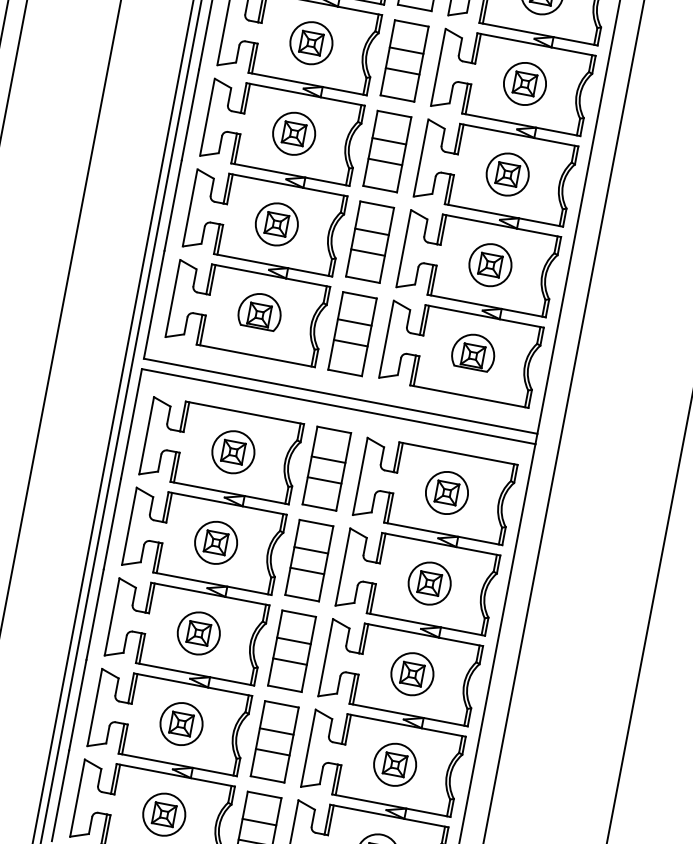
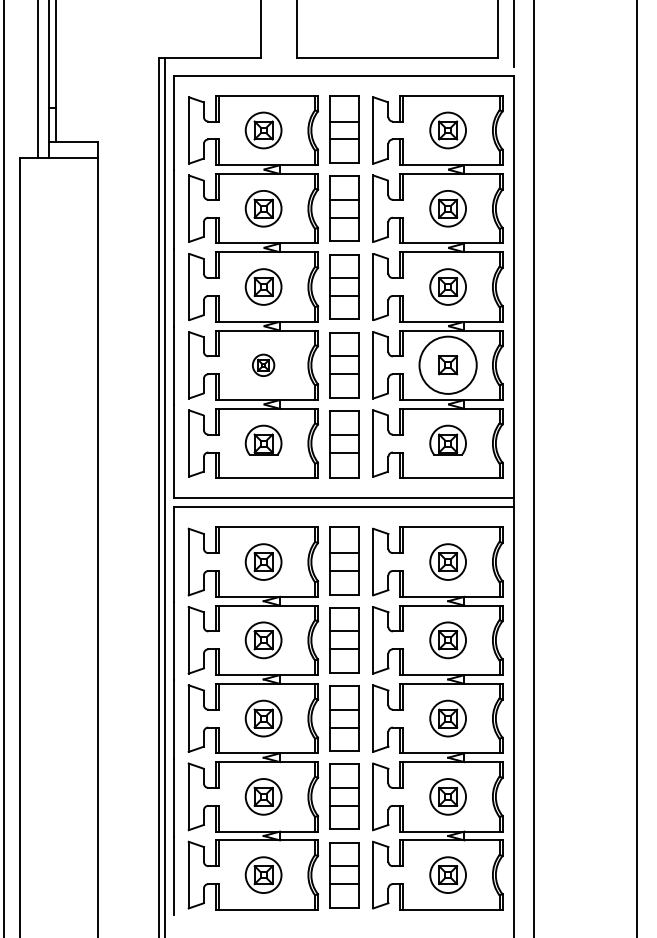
part: (276, 224) -> (263, 365), size x0.6
circle: (490, 265) -> (448, 365), size x1.6

